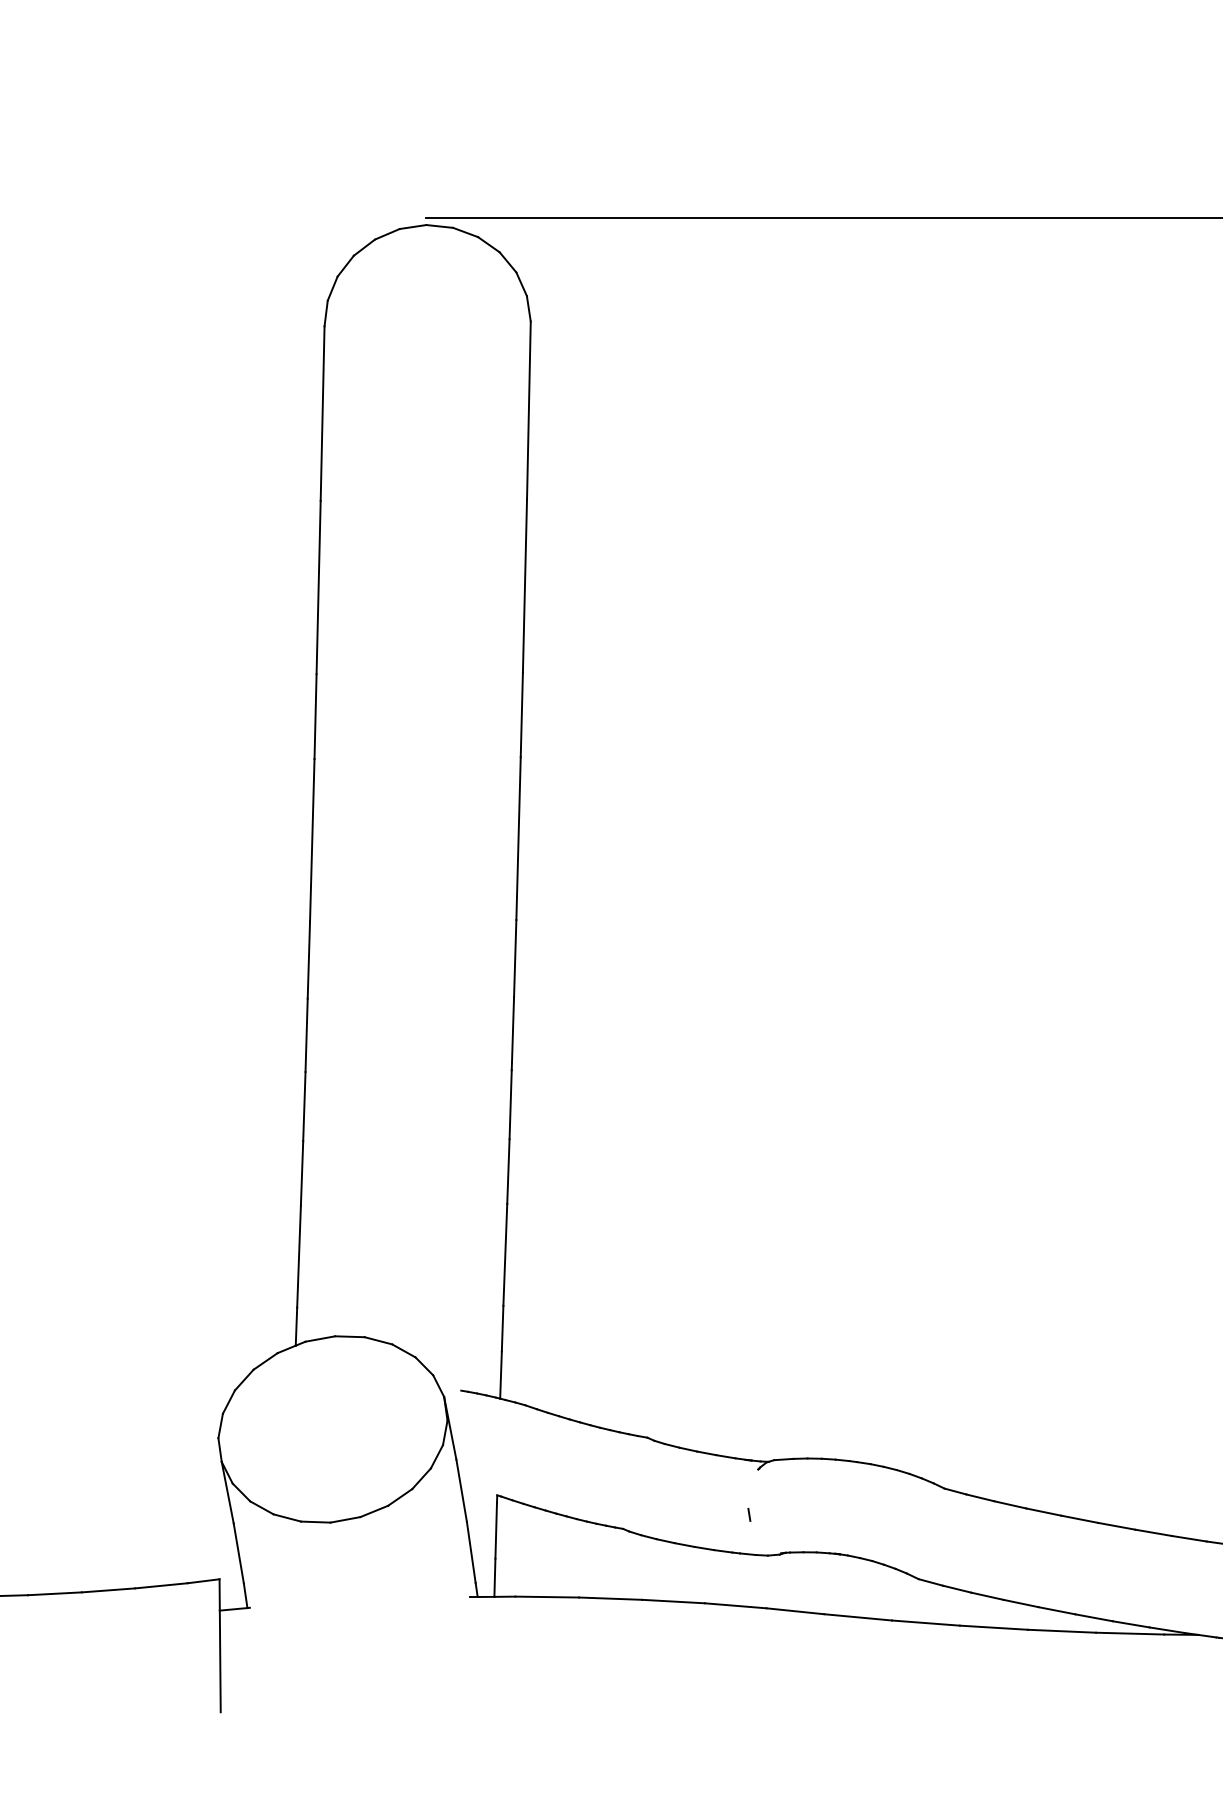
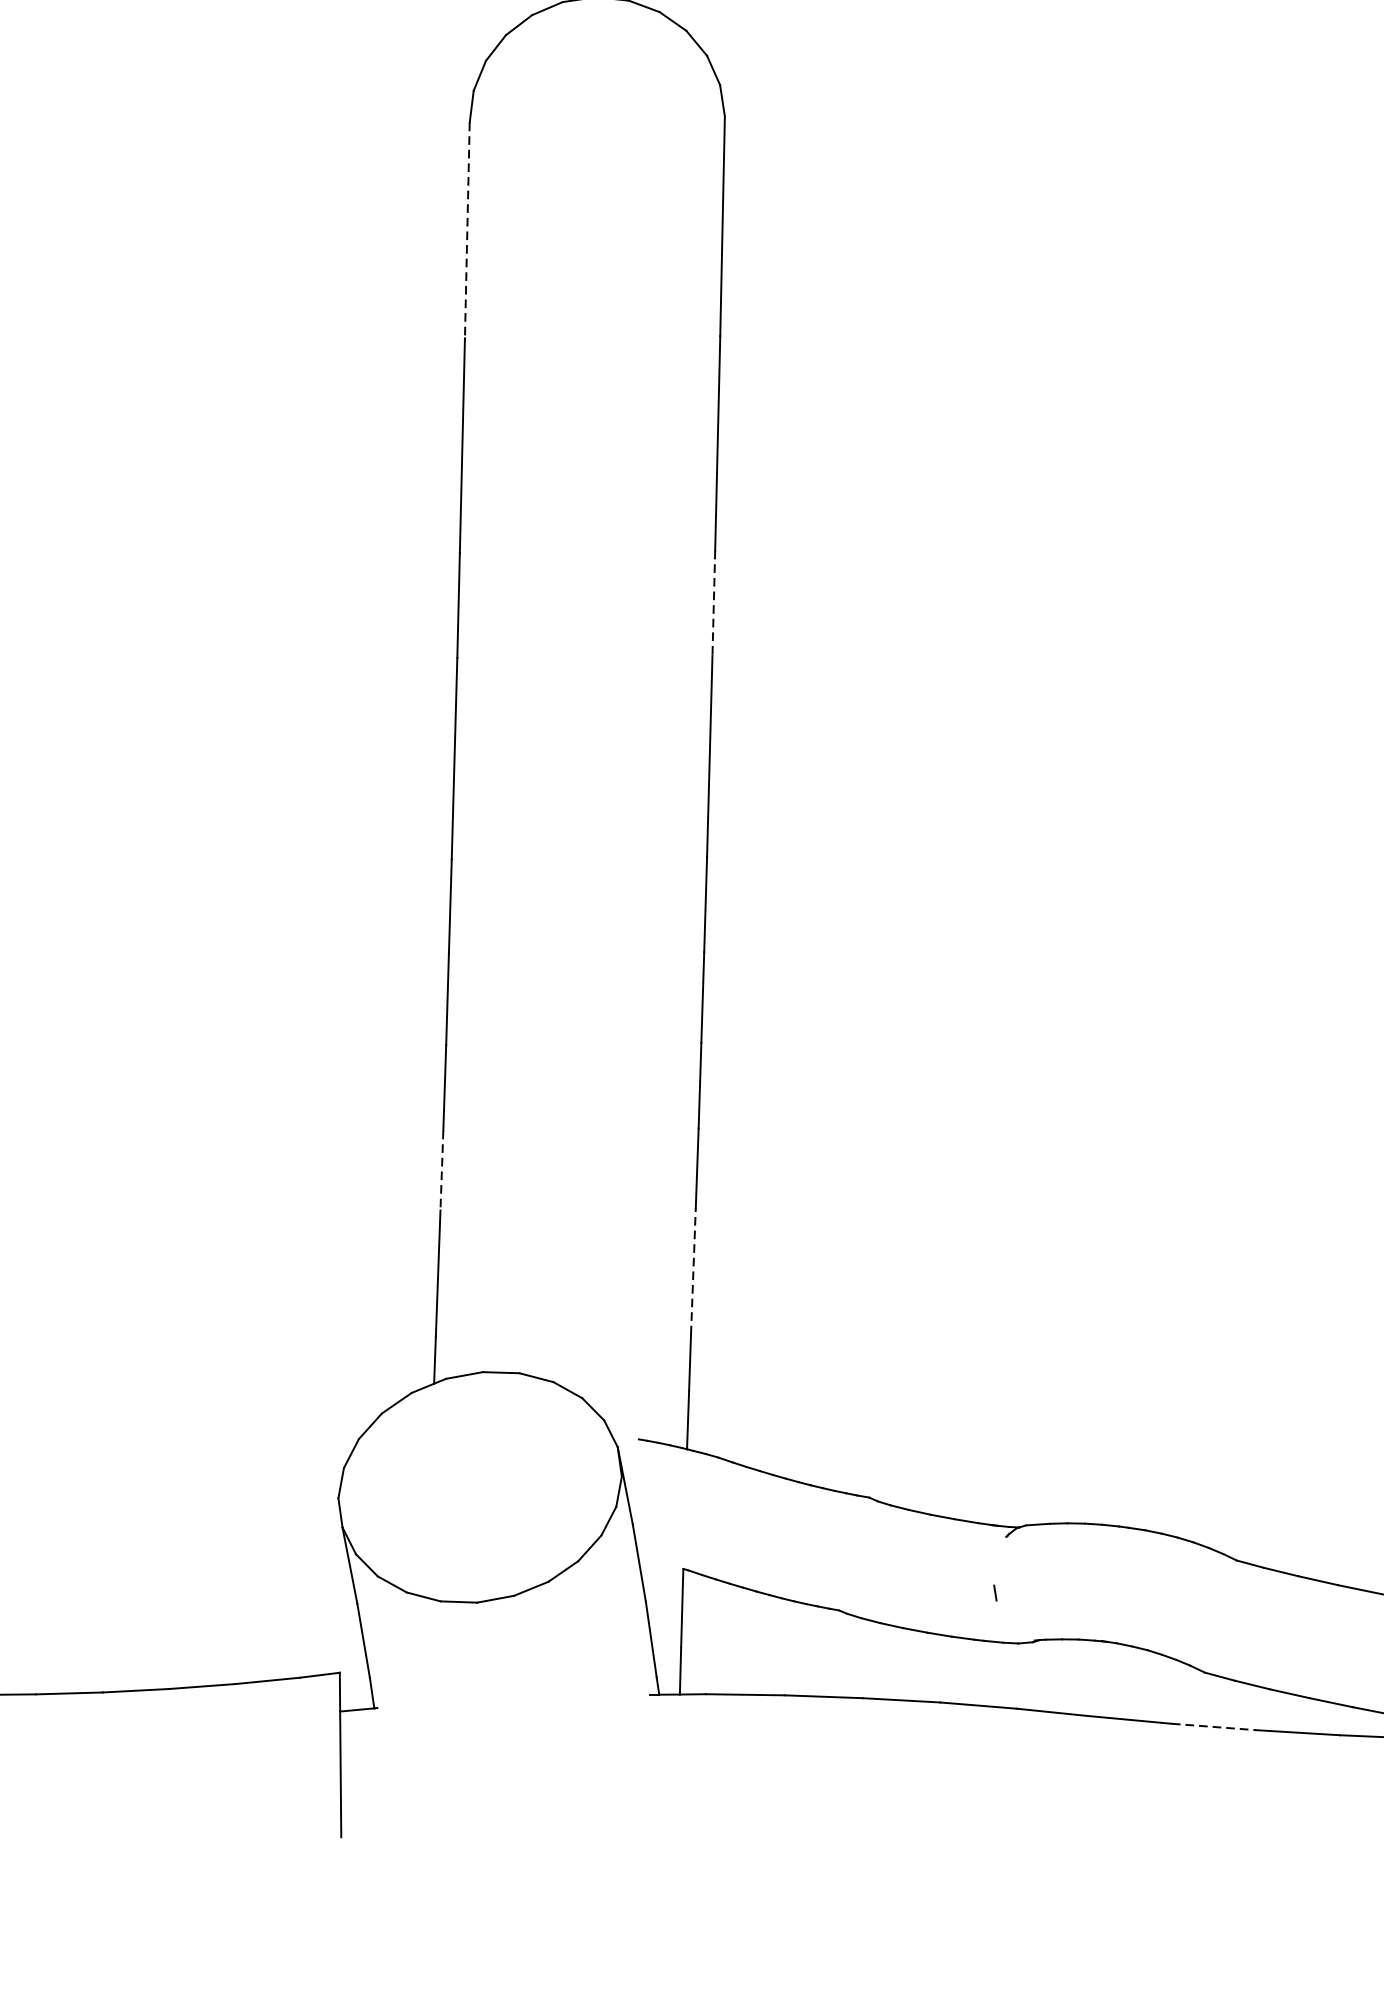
line: (322, 414) -> (467, 231), solid -> dashed
line: (521, 715) -> (713, 604), solid -> dashed
line: (302, 1173) -> (442, 1170), solid -> dashed
line: (505, 1254) -> (693, 1270), solid -> dashed
line: (926, 1623) -> (1214, 1727), solid -> dashed

